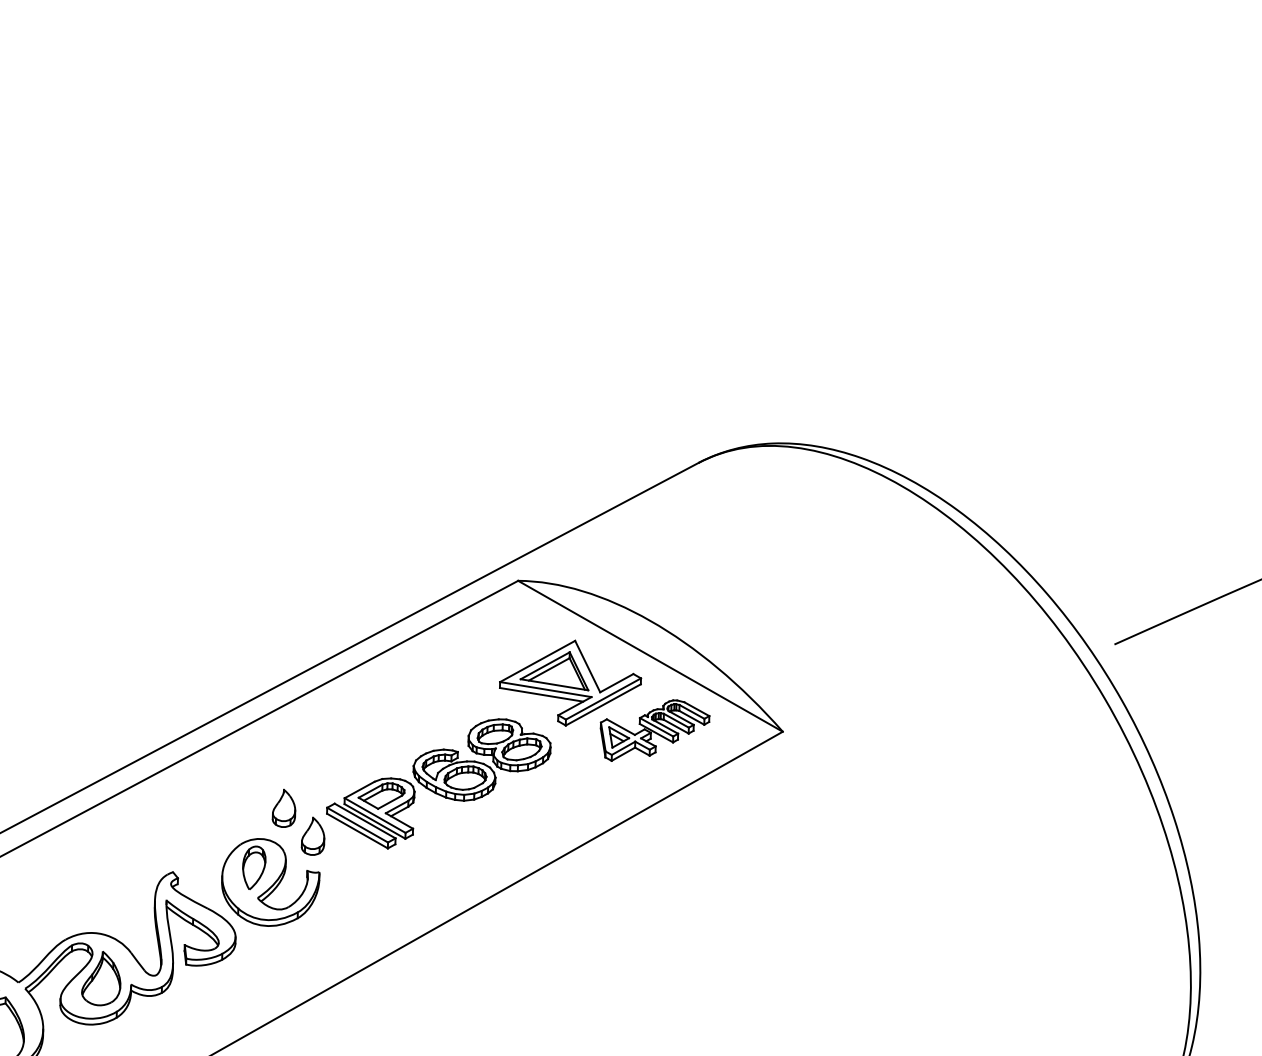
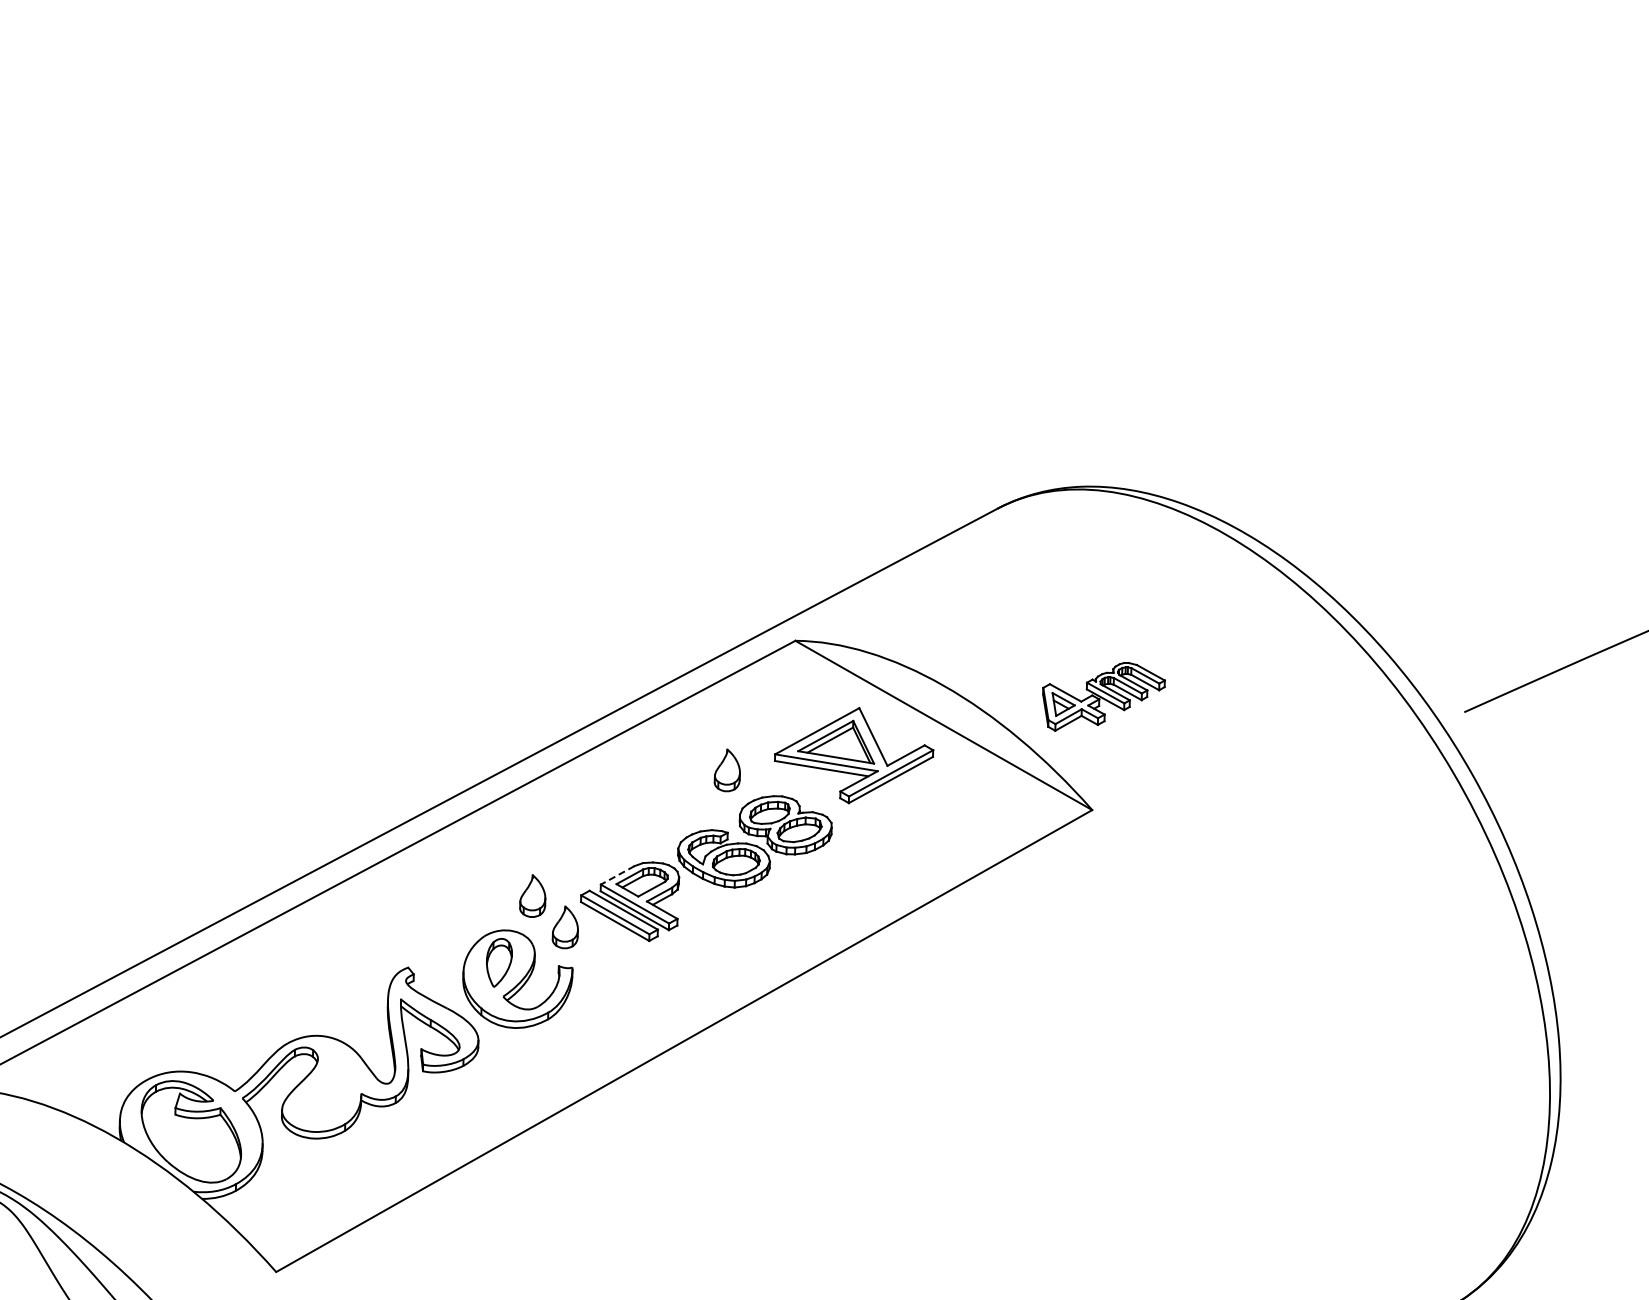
part: (456, 696) -> (726, 770), added
part: (654, 730) -> (1103, 696), moved
line: (359, 790) -> (617, 875), solid -> dashed
part: (101, 978) -> (327, 1086), removed

